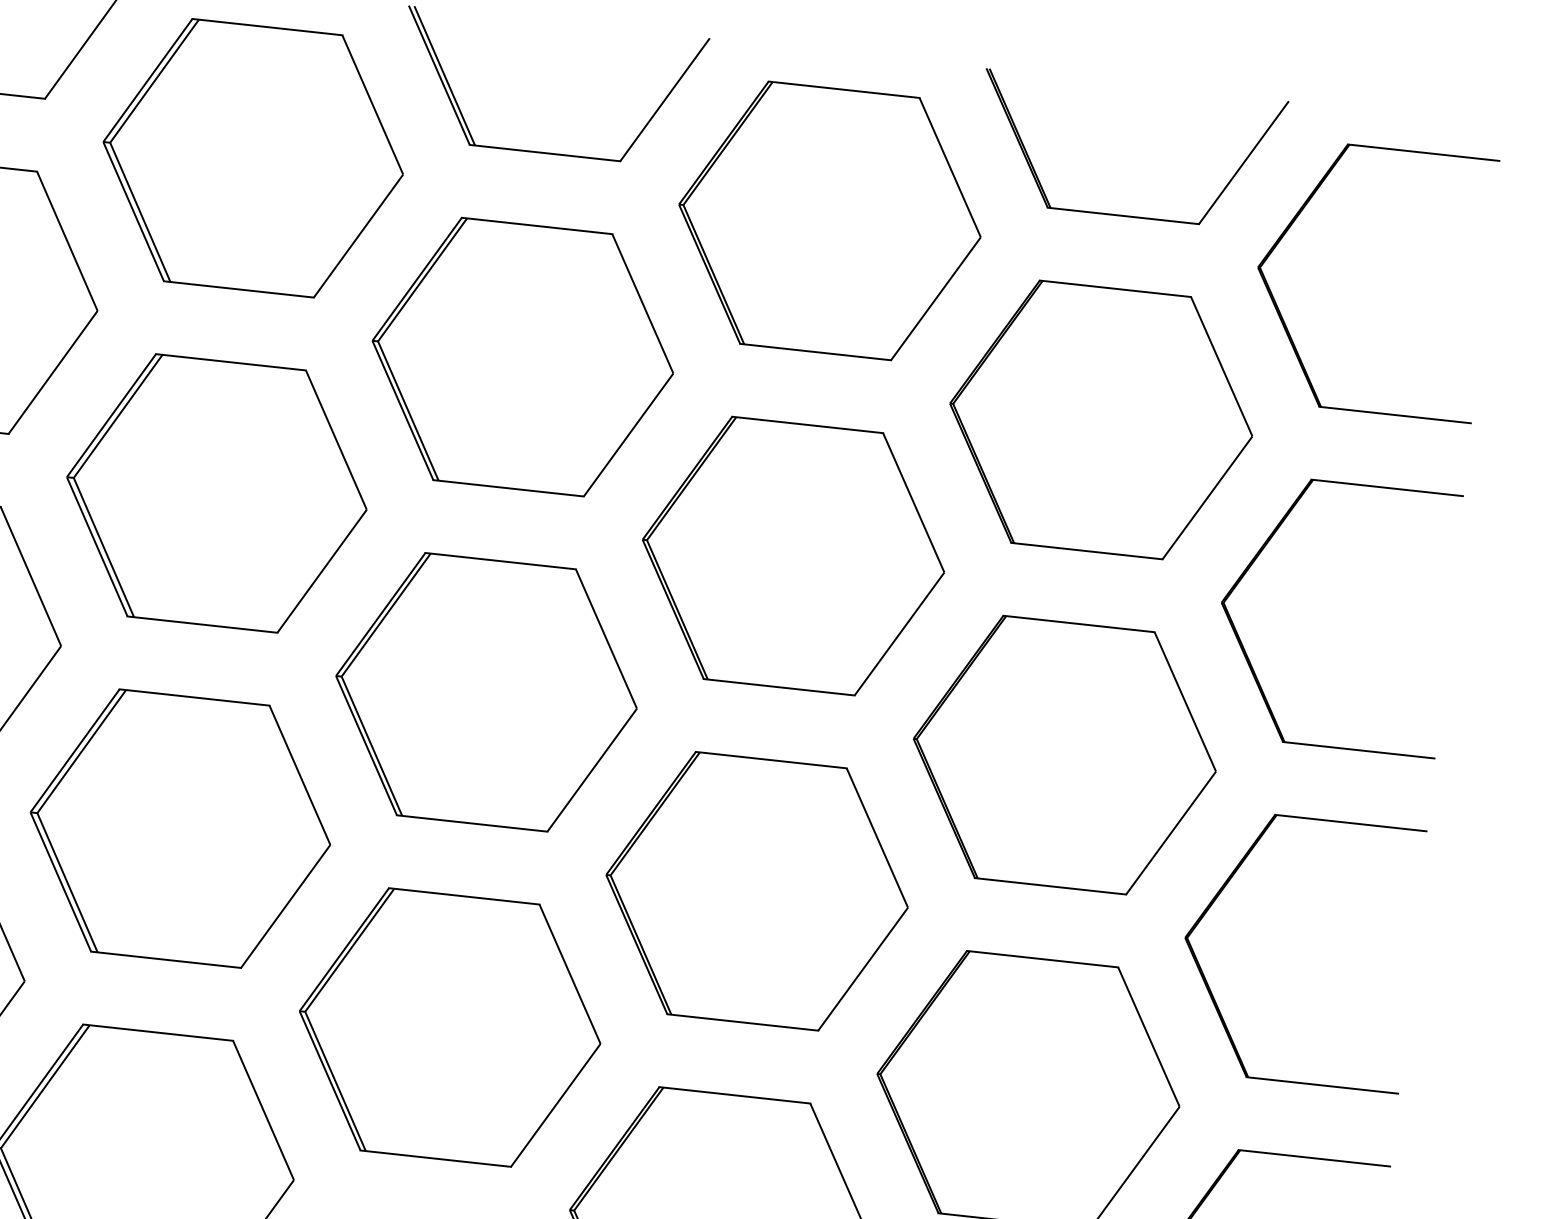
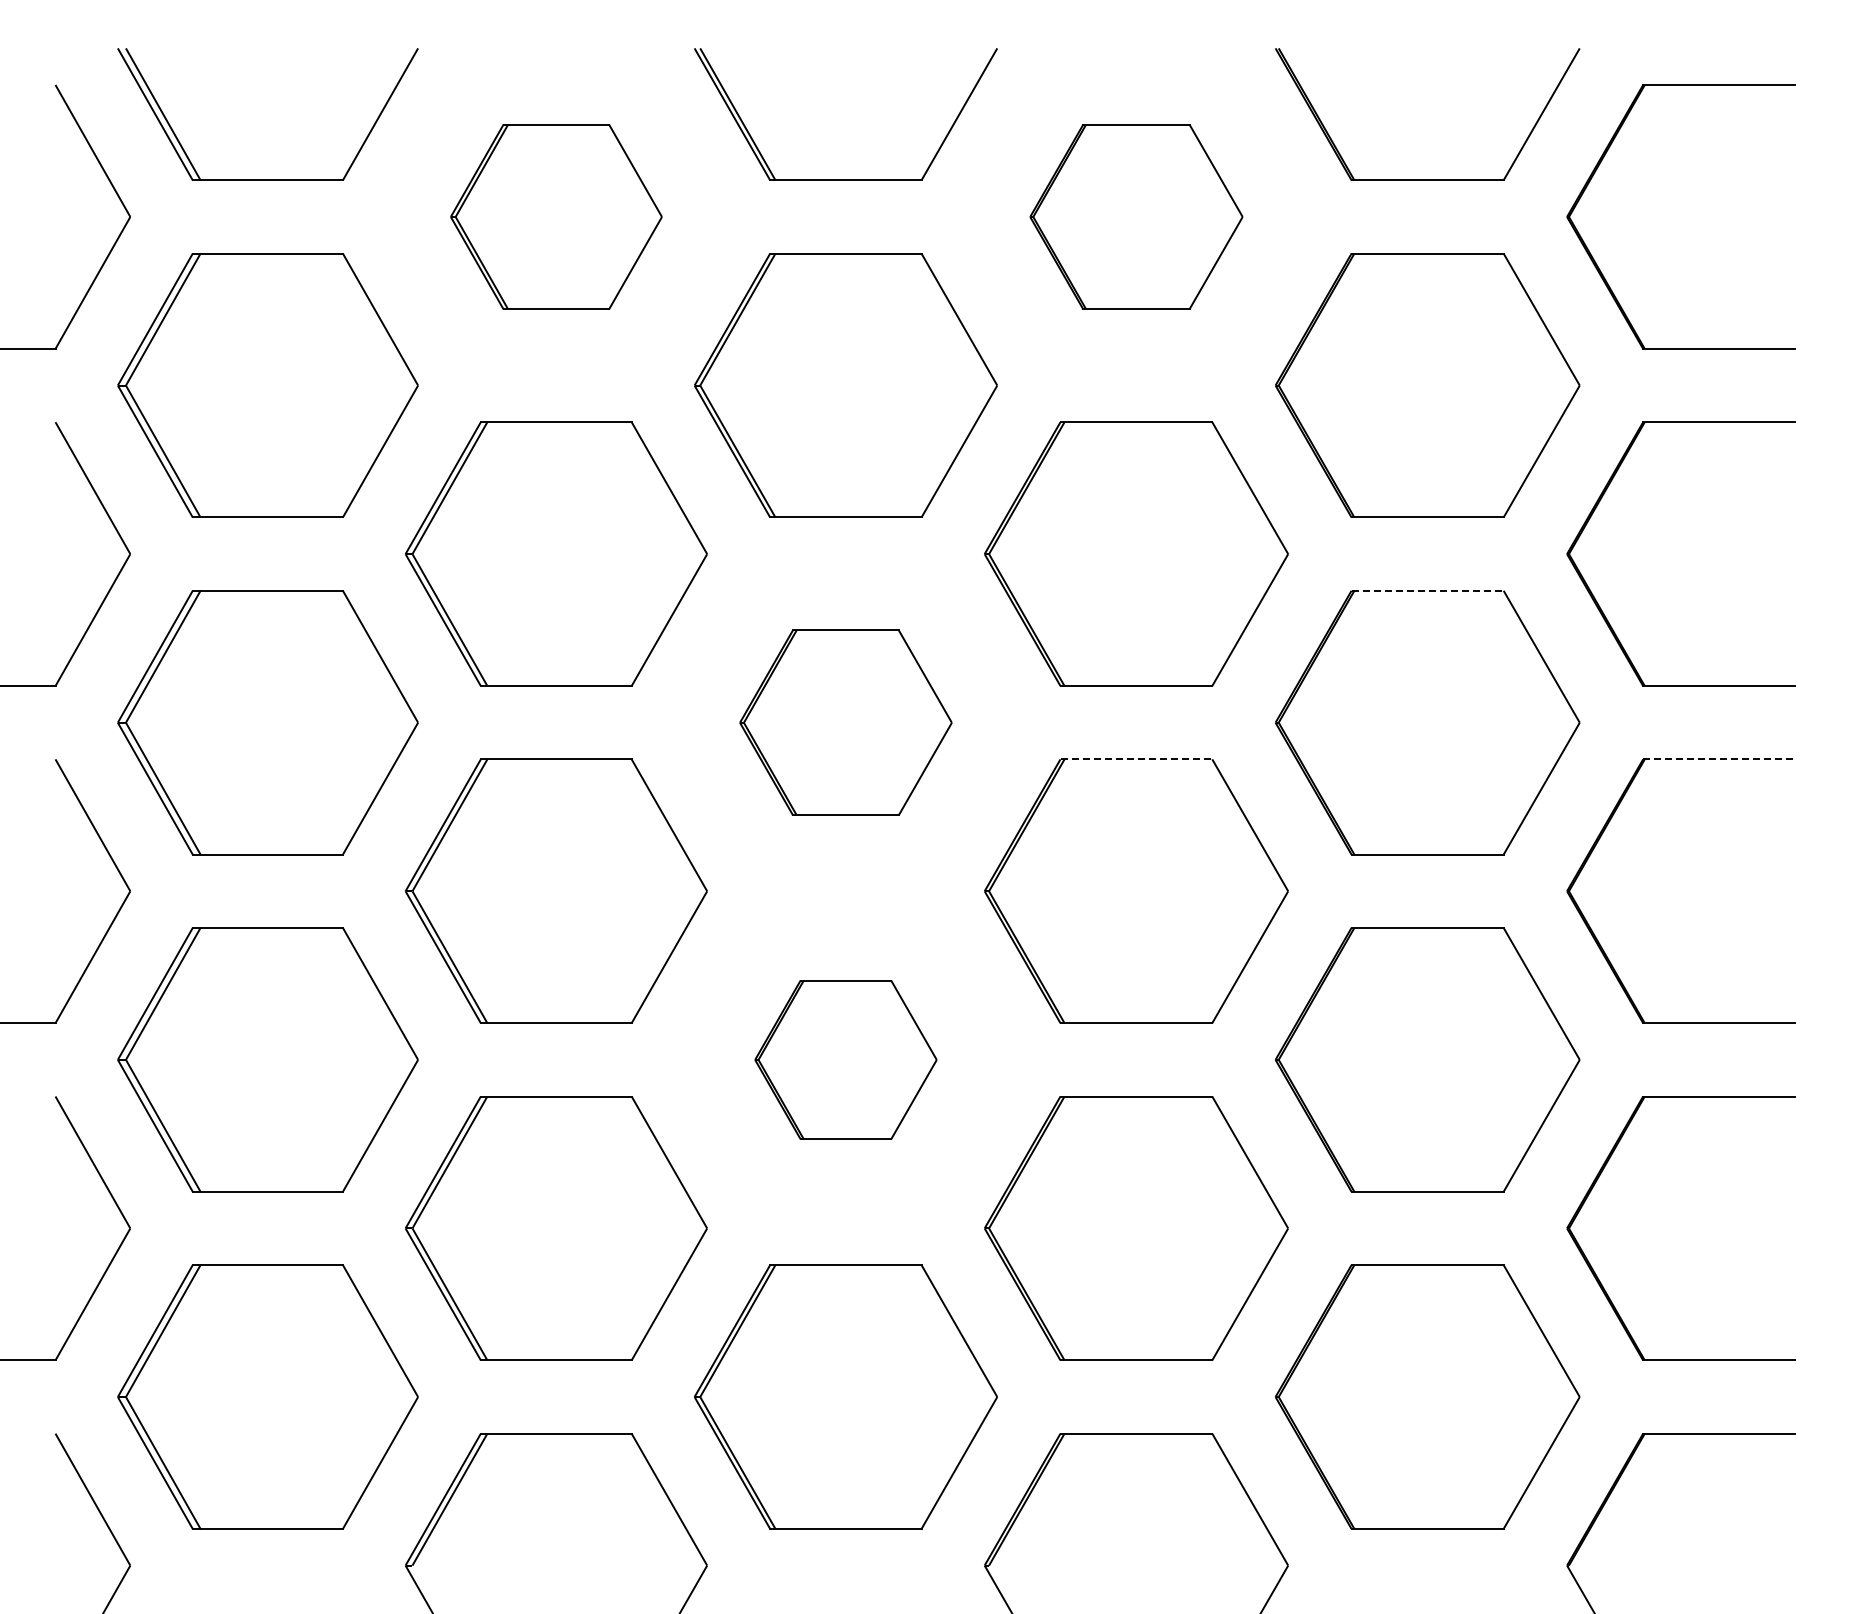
part: (253, 157) -> (556, 216), size x0.7
part: (830, 220) -> (1136, 216), size x0.7
line: (1079, 623) -> (1428, 590), solid -> dashed
part: (486, 692) -> (845, 722), size x0.7
line: (771, 760) -> (1136, 759), solid -> dashed
line: (1350, 823) -> (1719, 759), solid -> dashed
part: (449, 1027) -> (845, 1059), size x0.6

